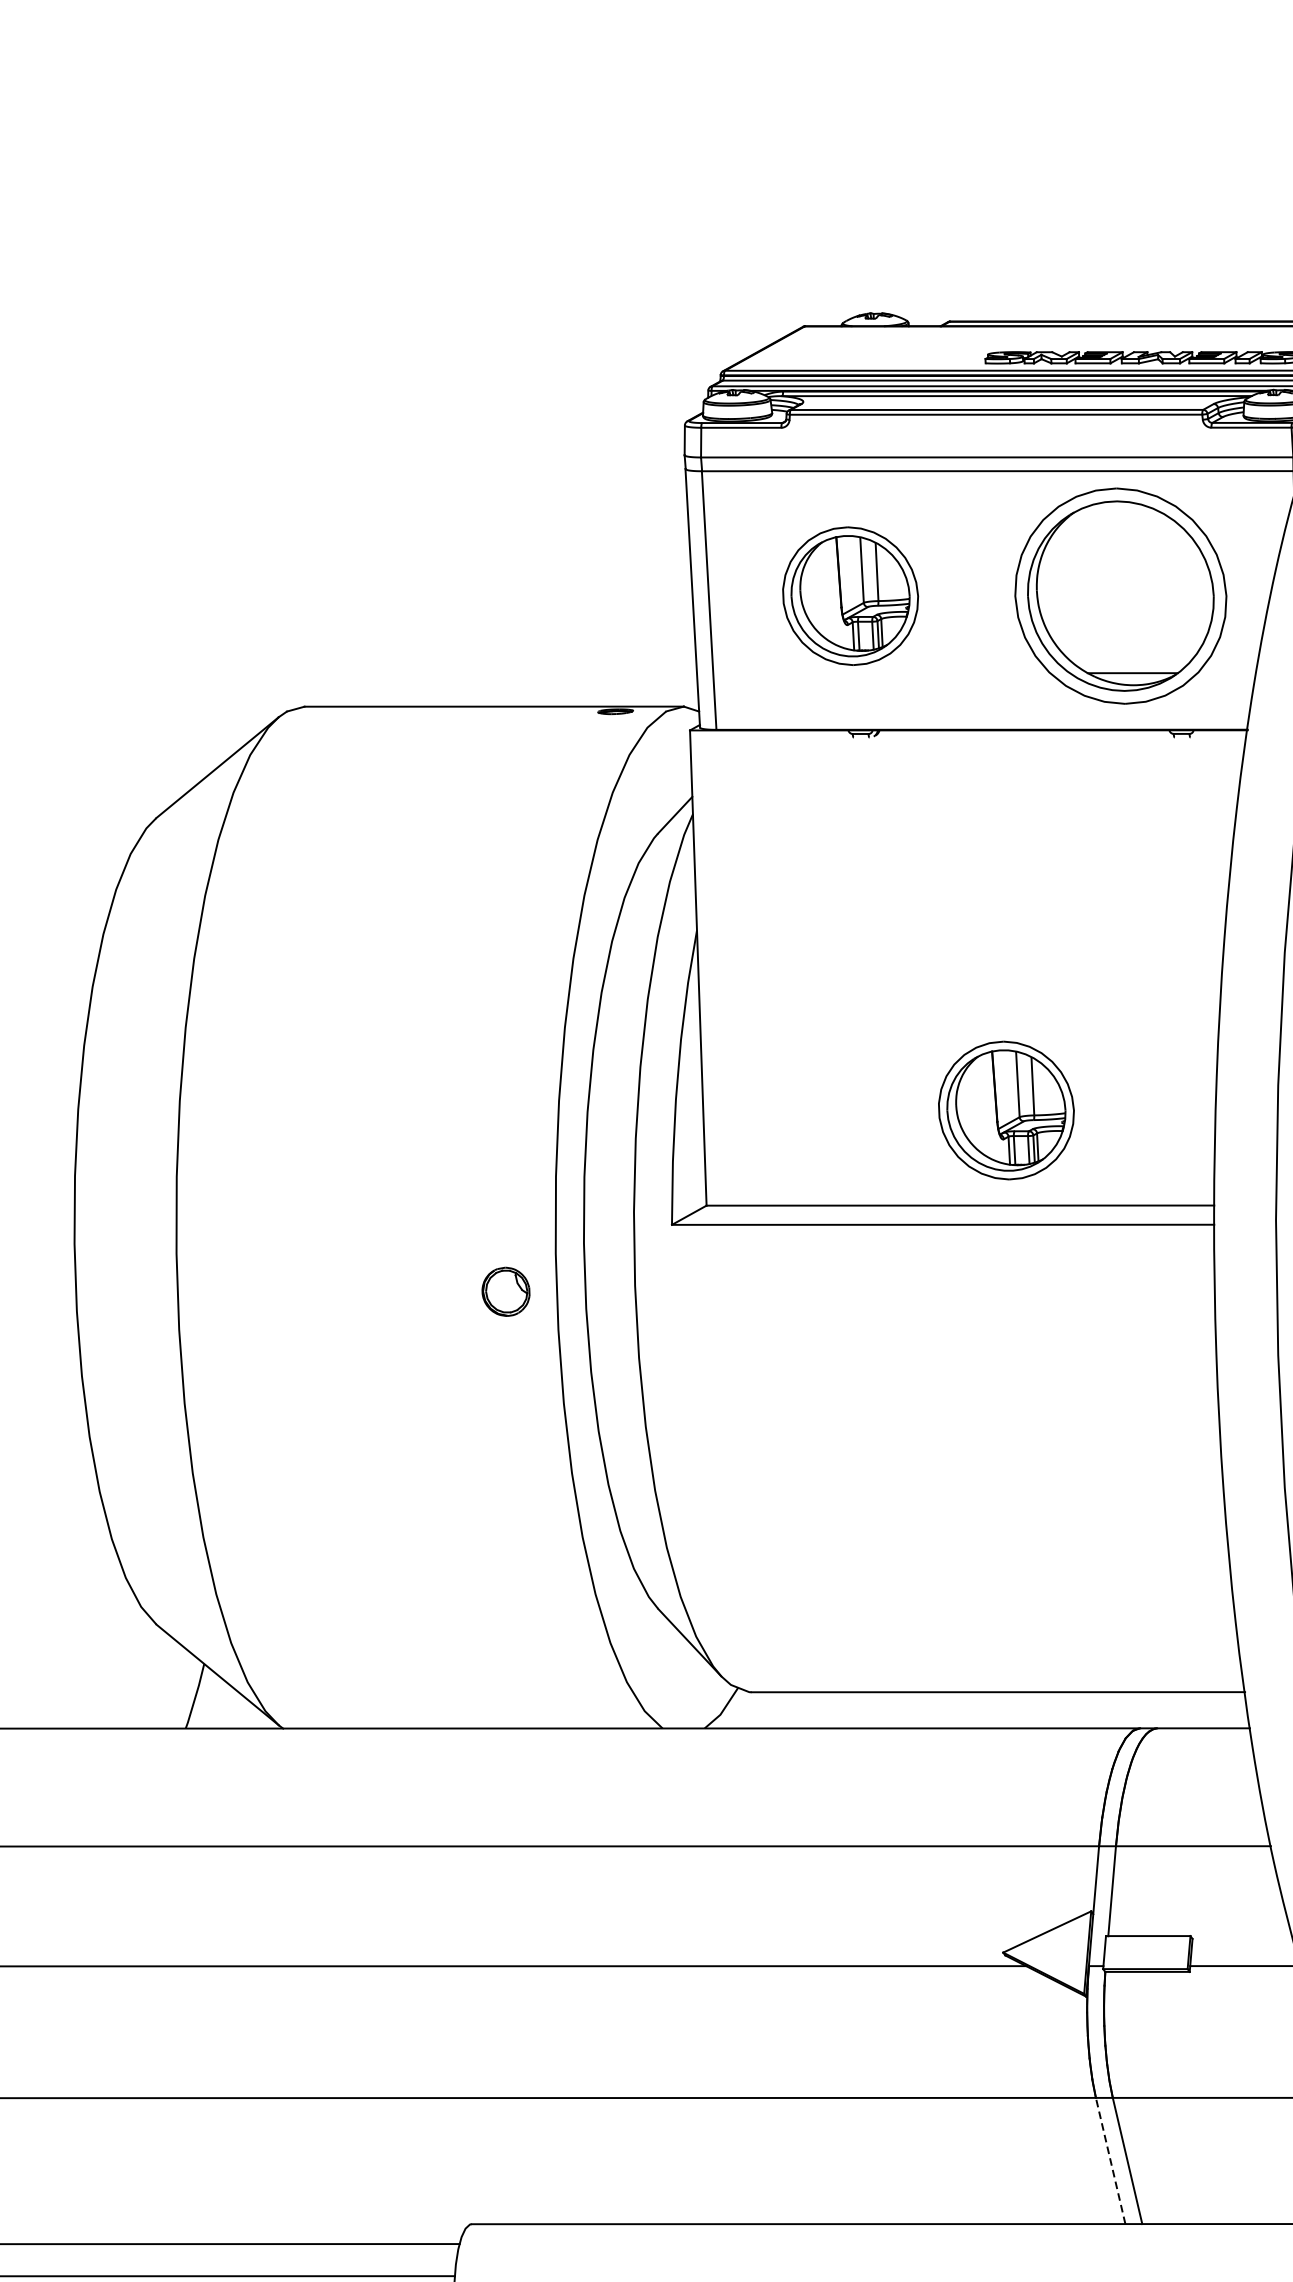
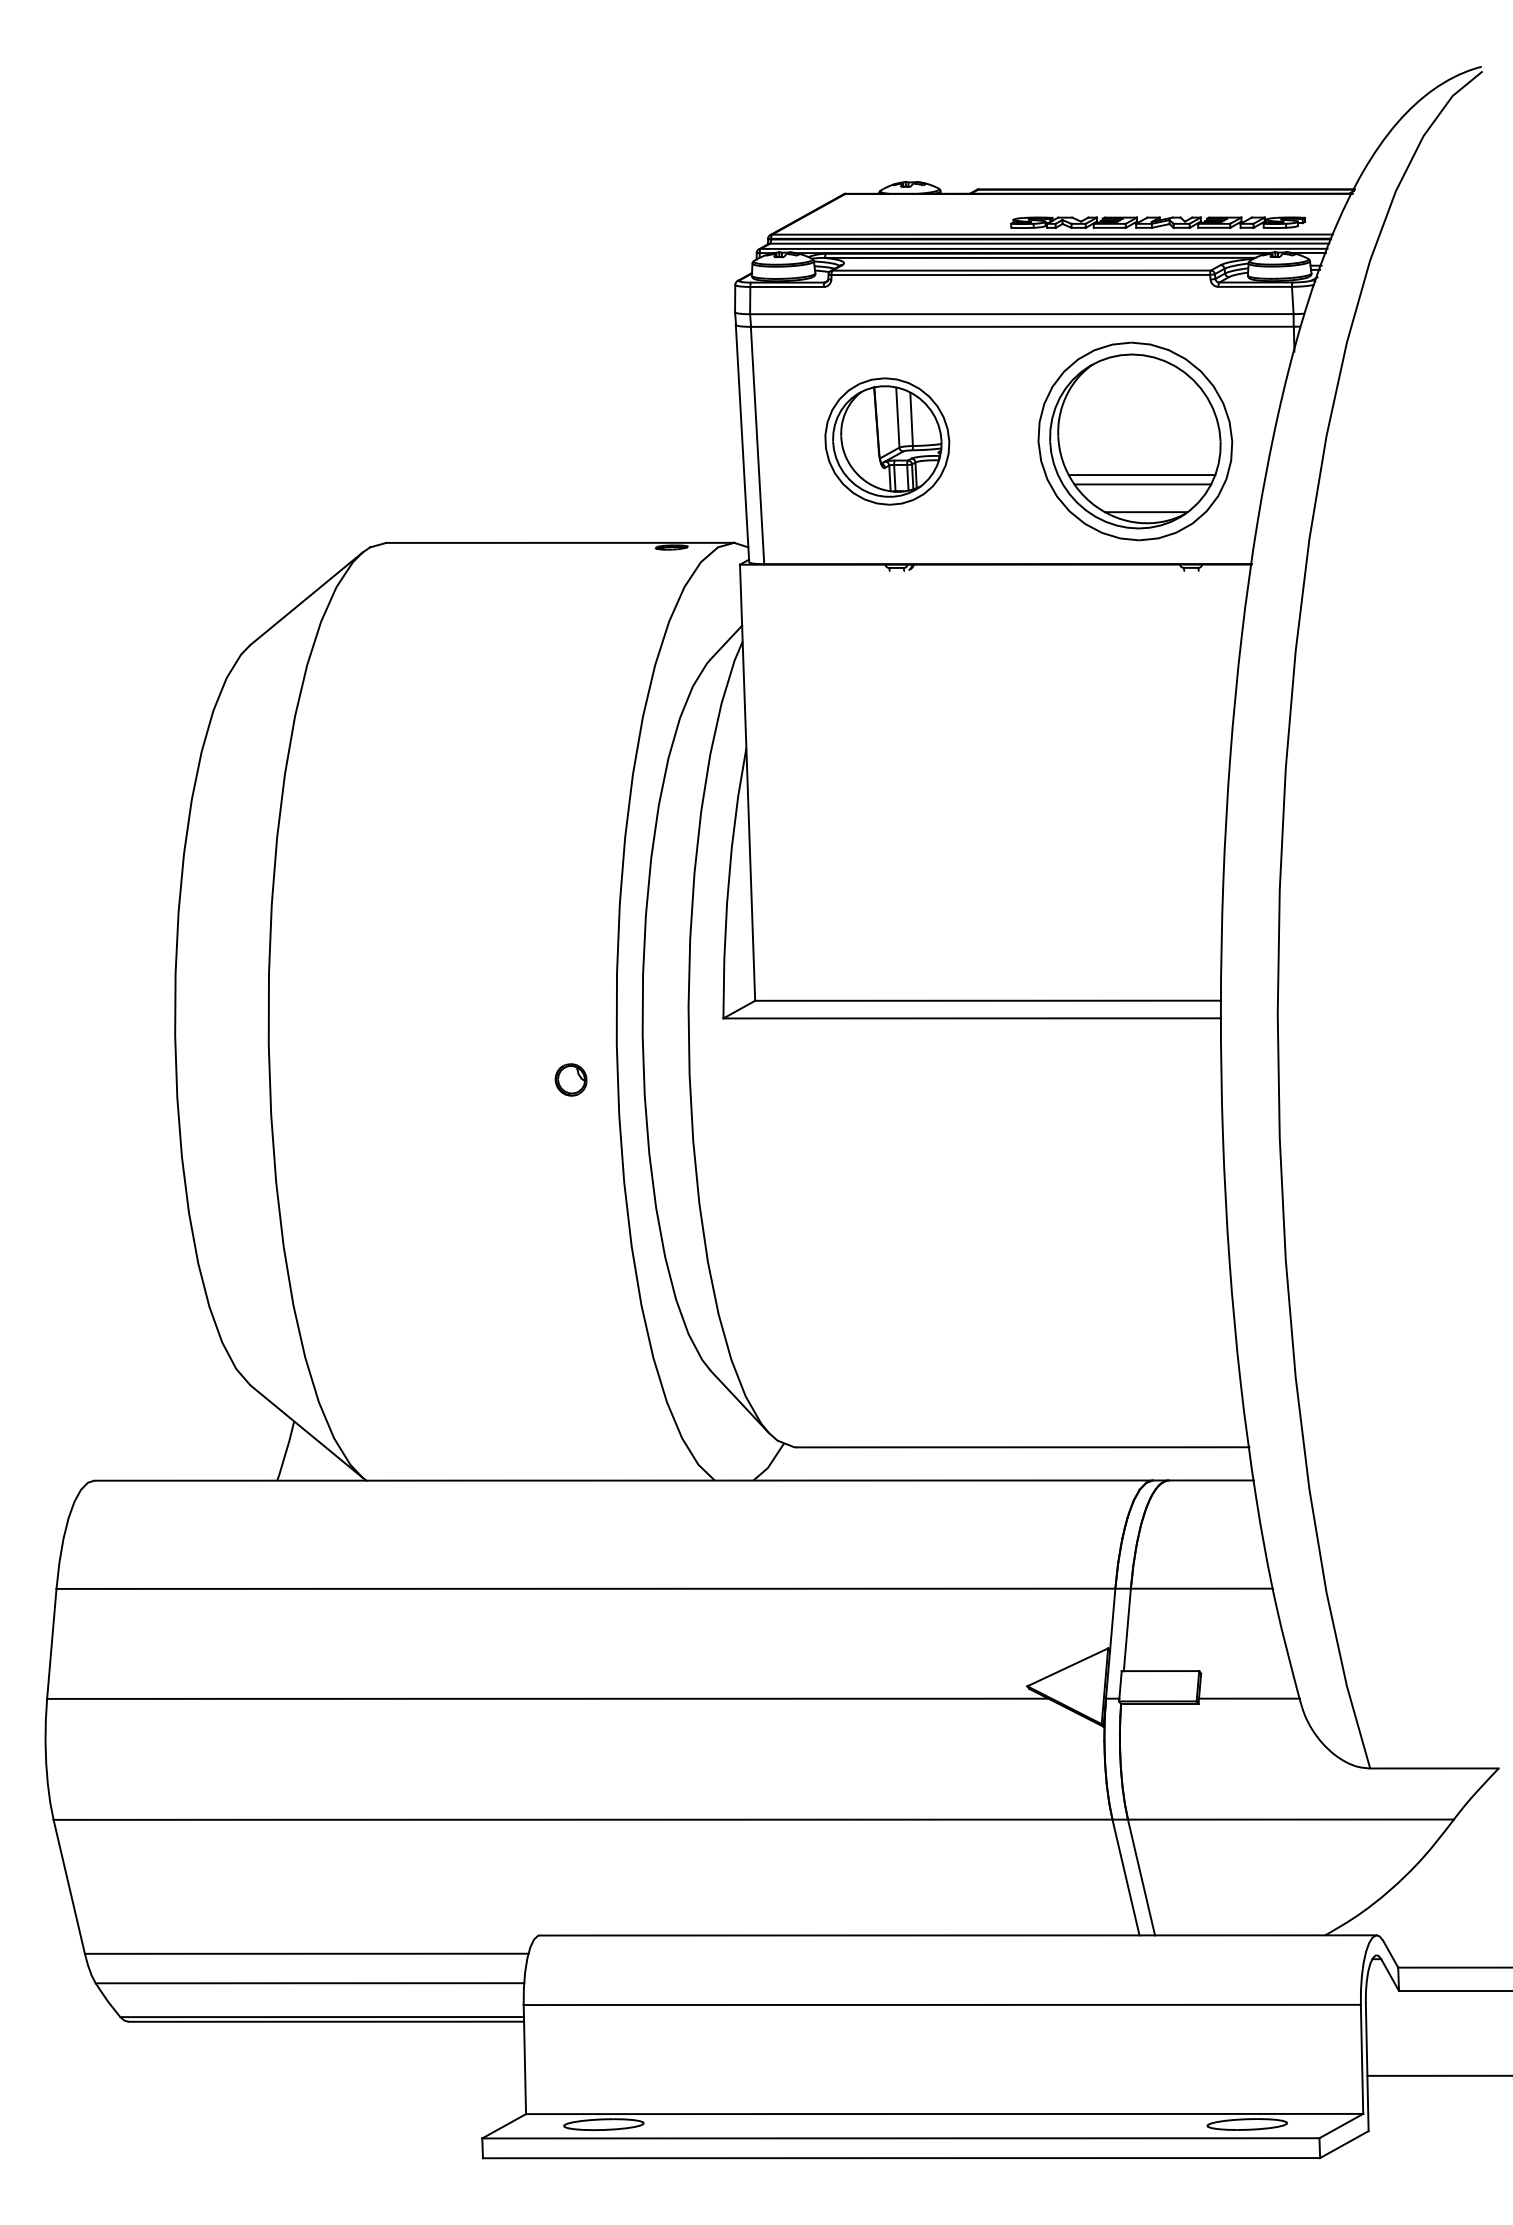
line: (1127, 633) -> (1141, 475), added
line: (1128, 643) -> (1142, 484), added
part: (1006, 1110) -> (1030, 913), removed
part: (505, 1291) -> (570, 1079), size x0.71
line: (1110, 2160) -> (1125, 1877), dashed -> solid

